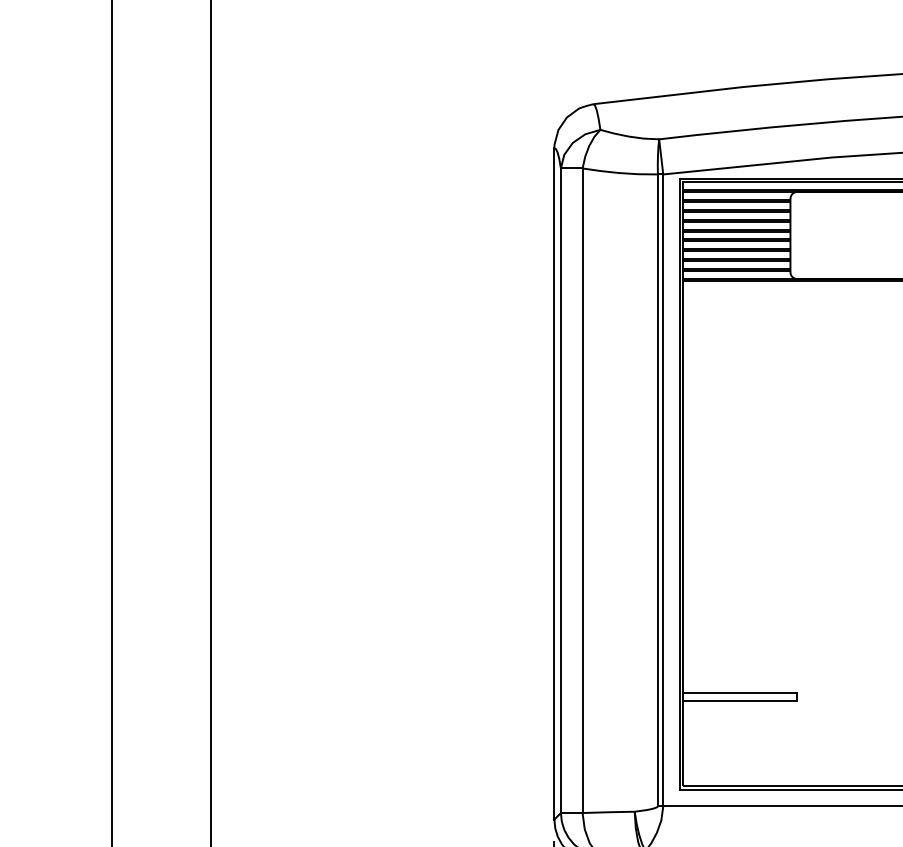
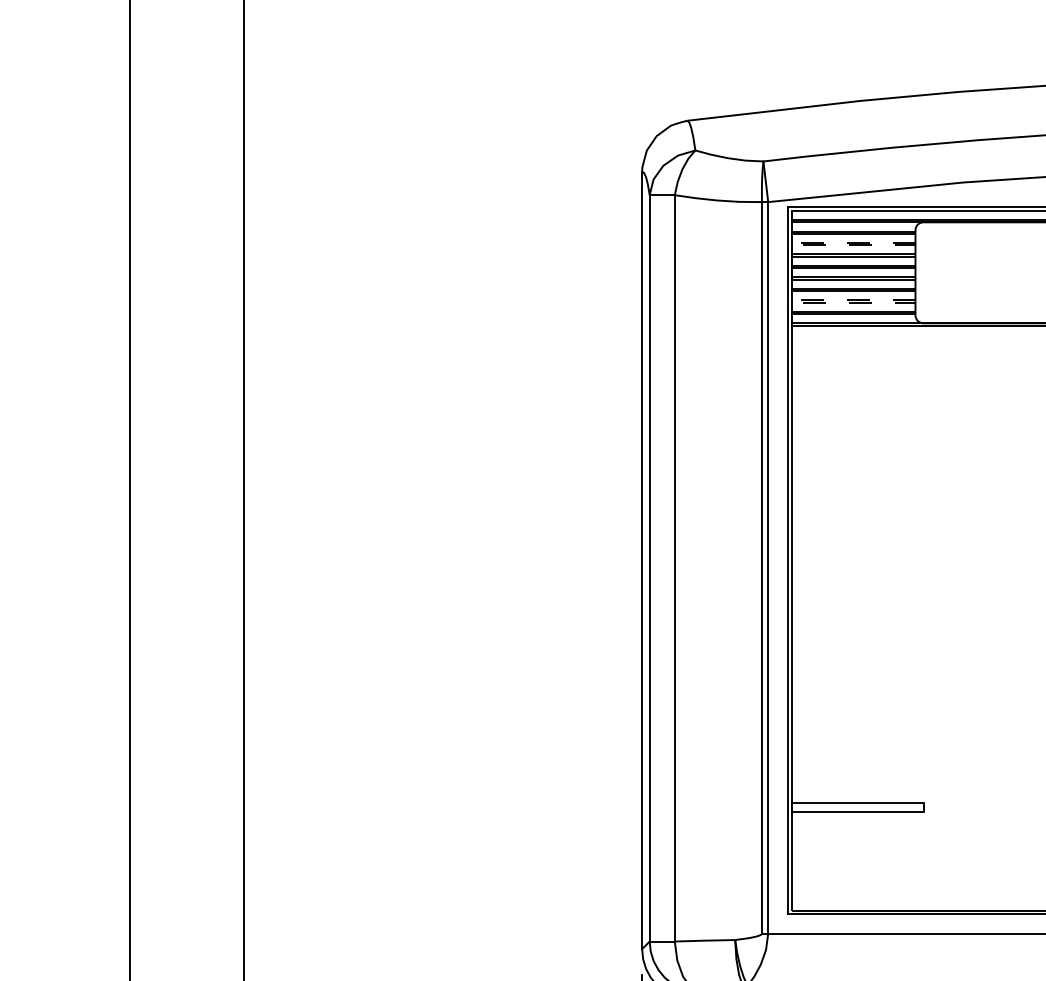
line: (683, 211) -> (791, 244), solid -> dashed
line: (683, 260) -> (791, 301), solid -> dashed

